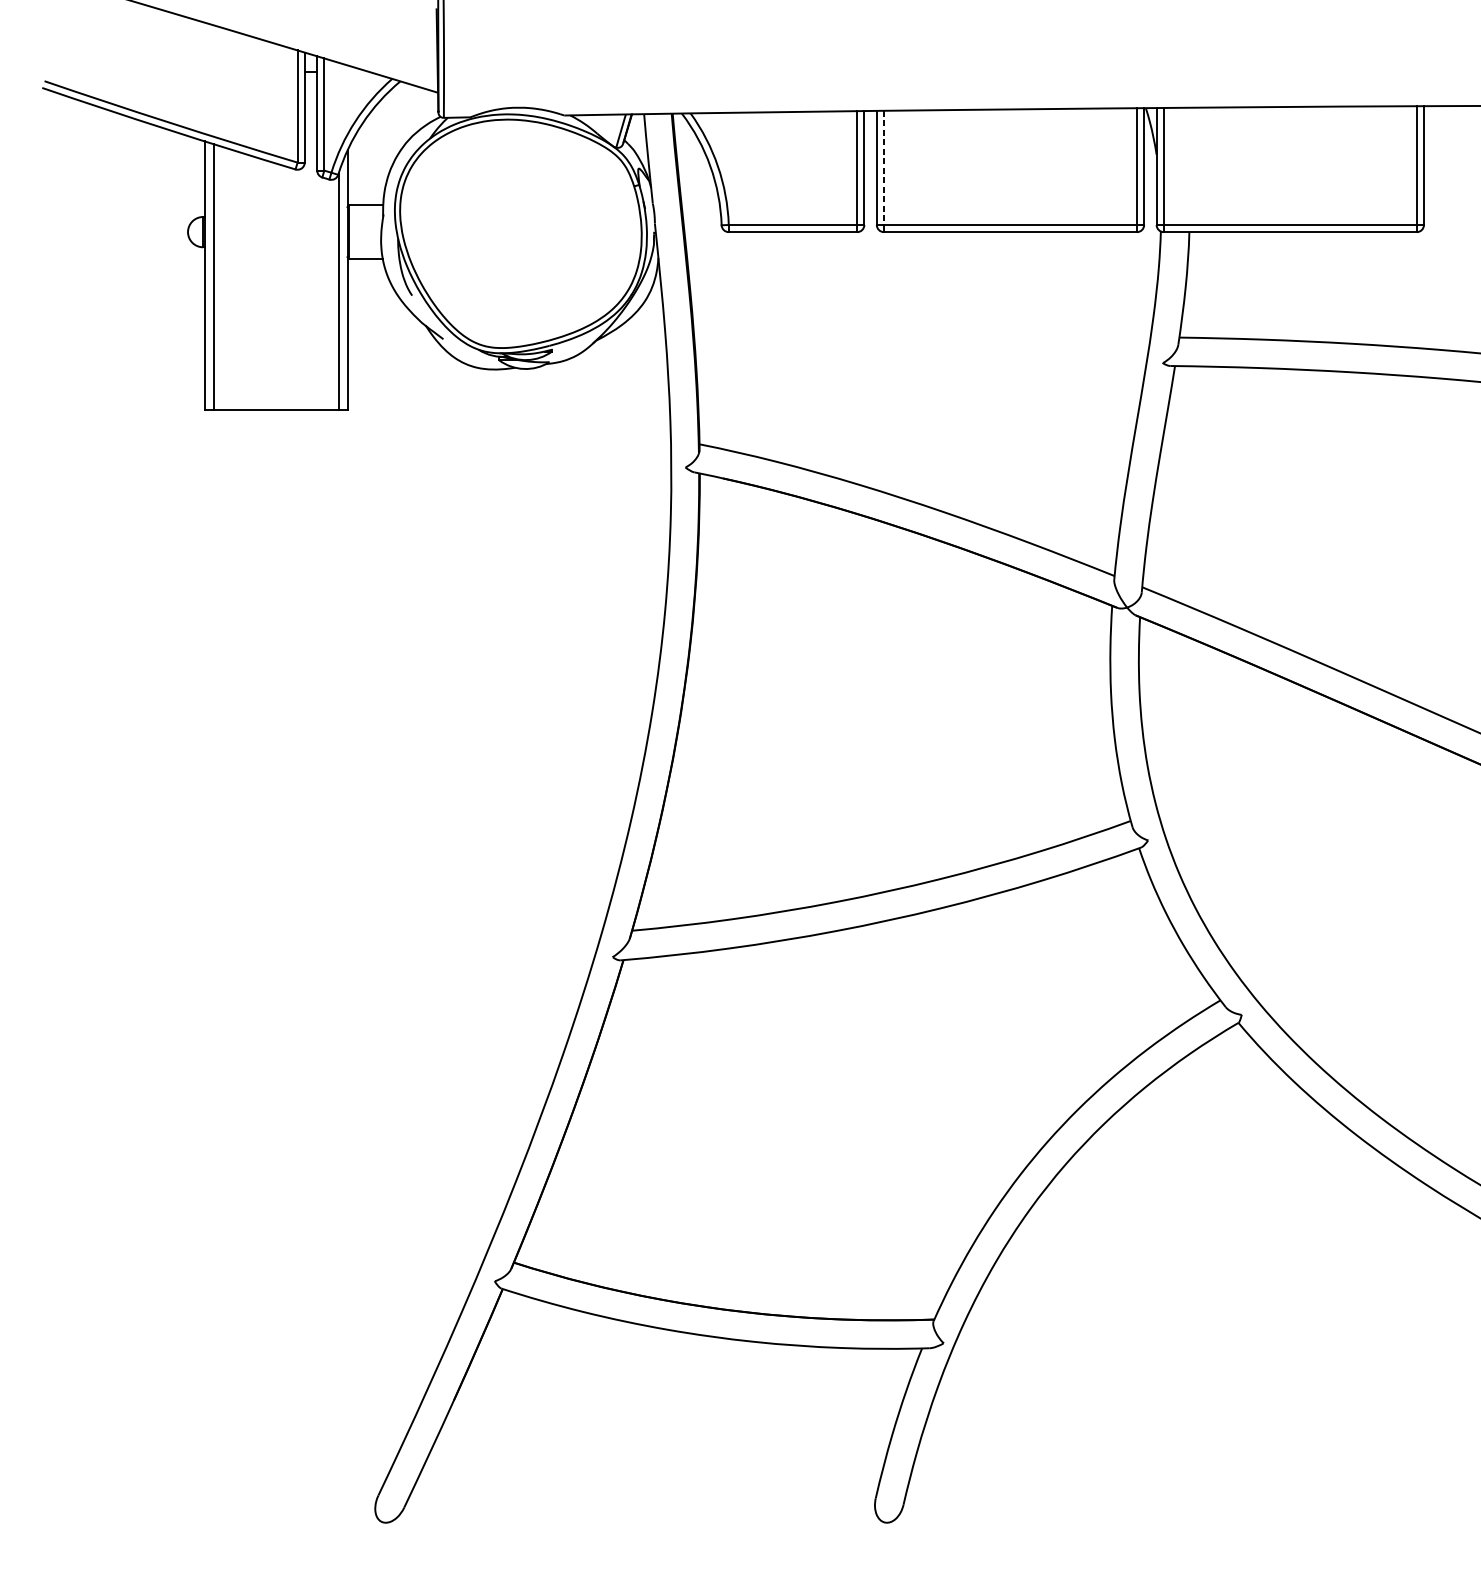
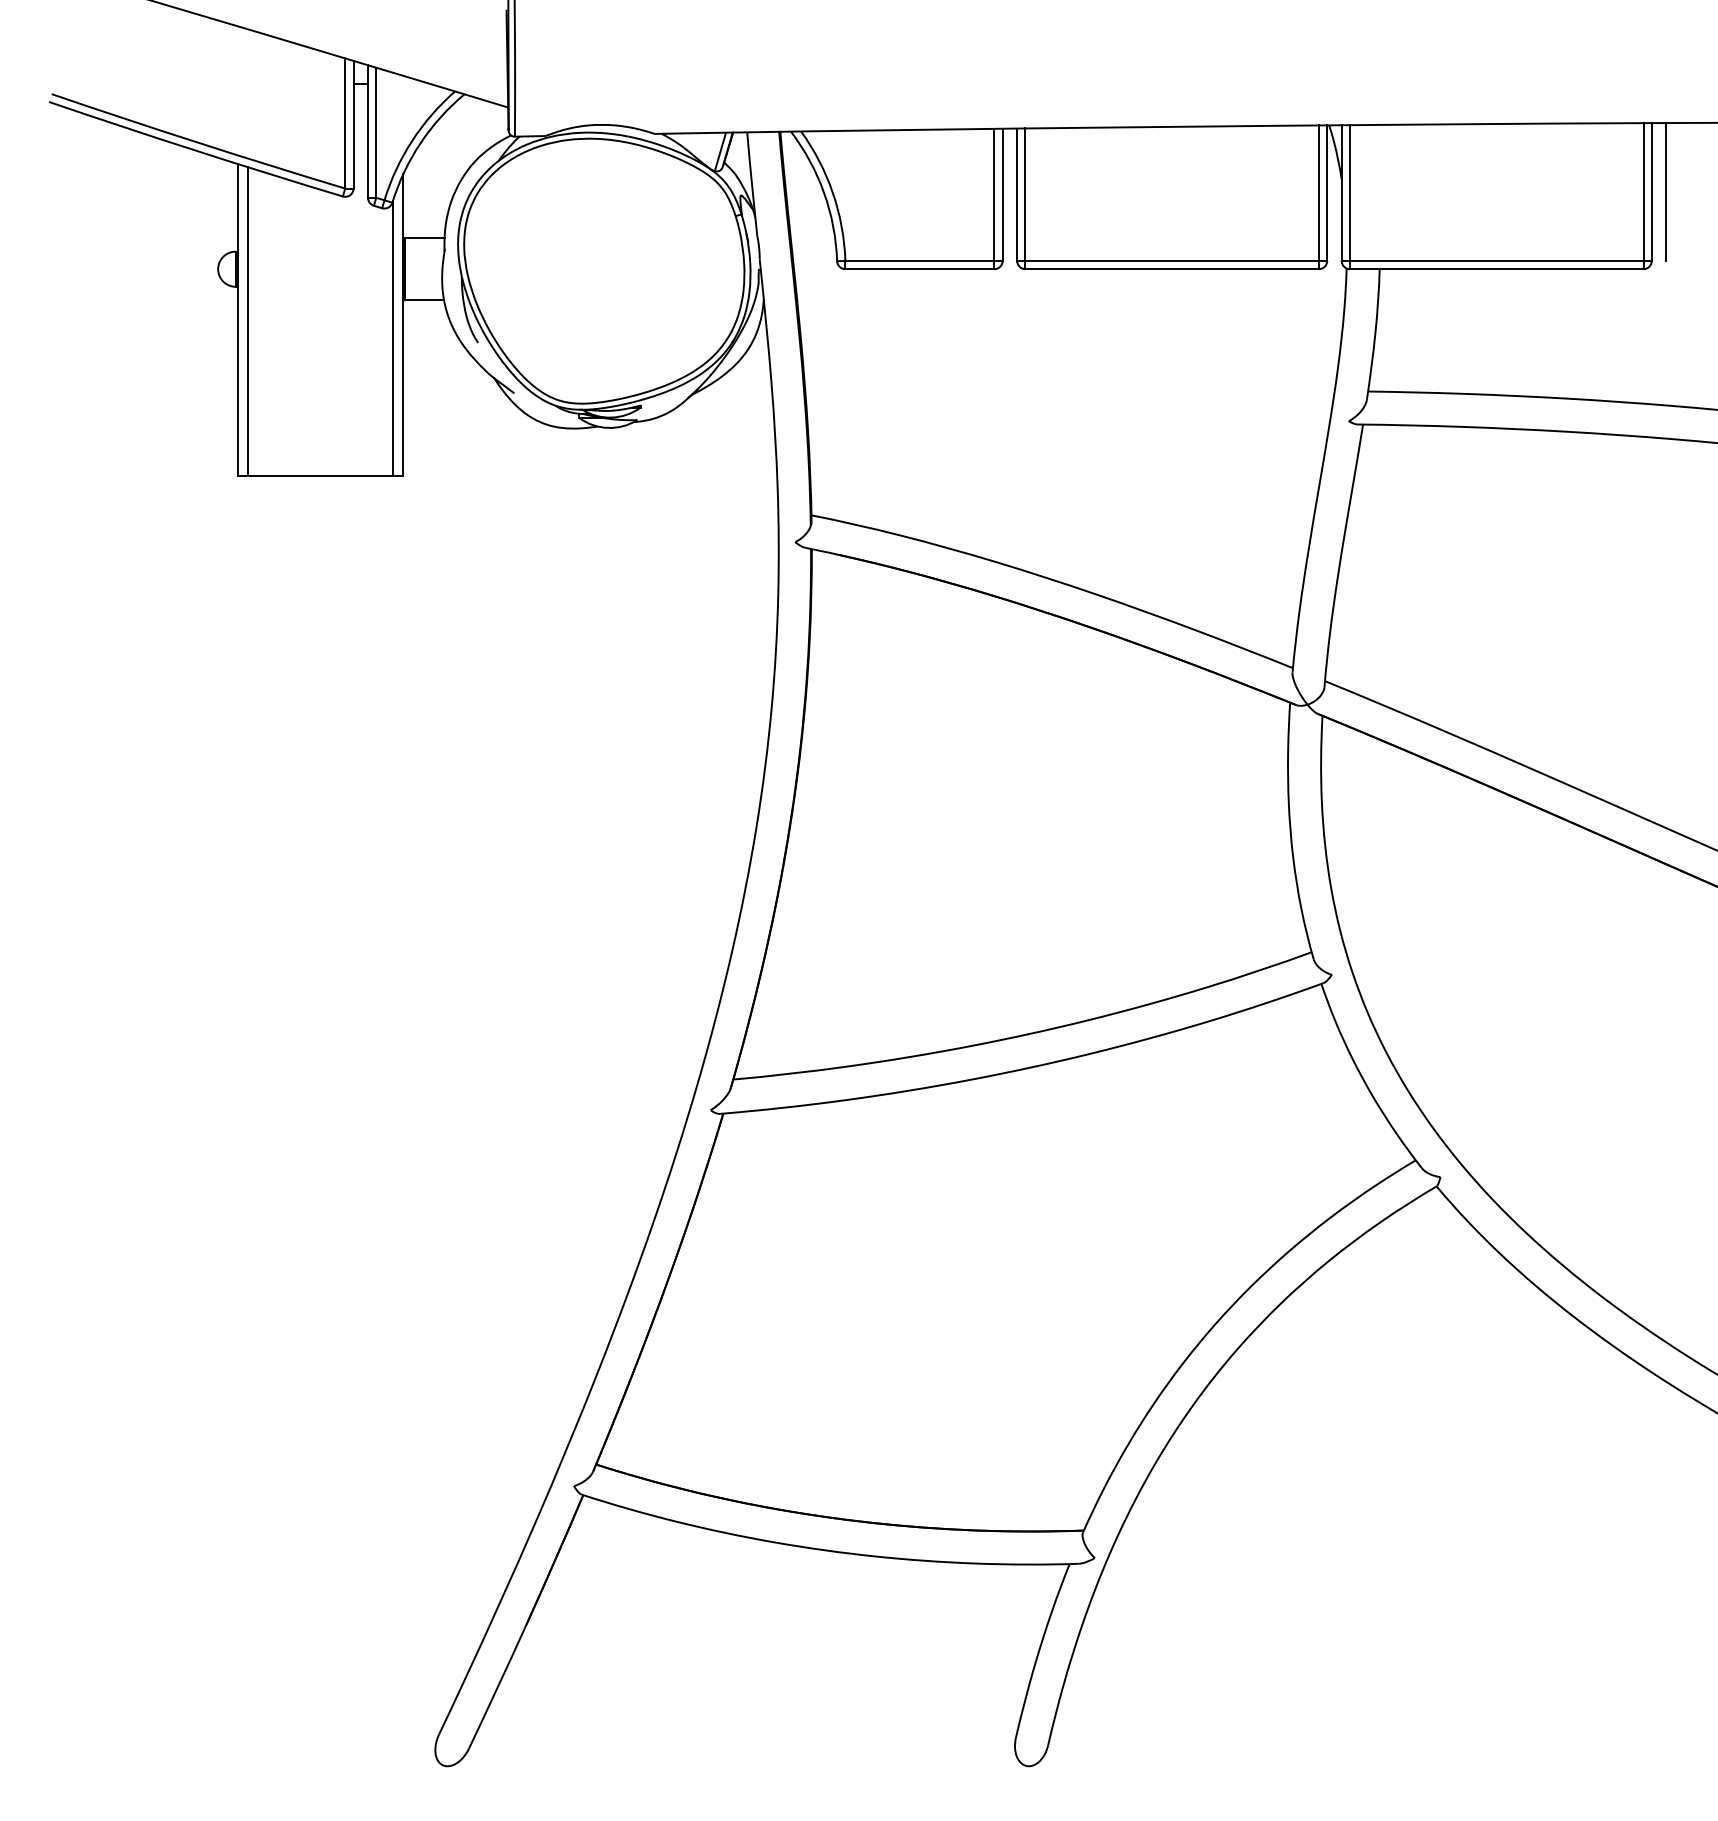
line: (1436, 165) -> (1666, 191), added
line: (884, 168) -> (1025, 195), dashed -> solid

